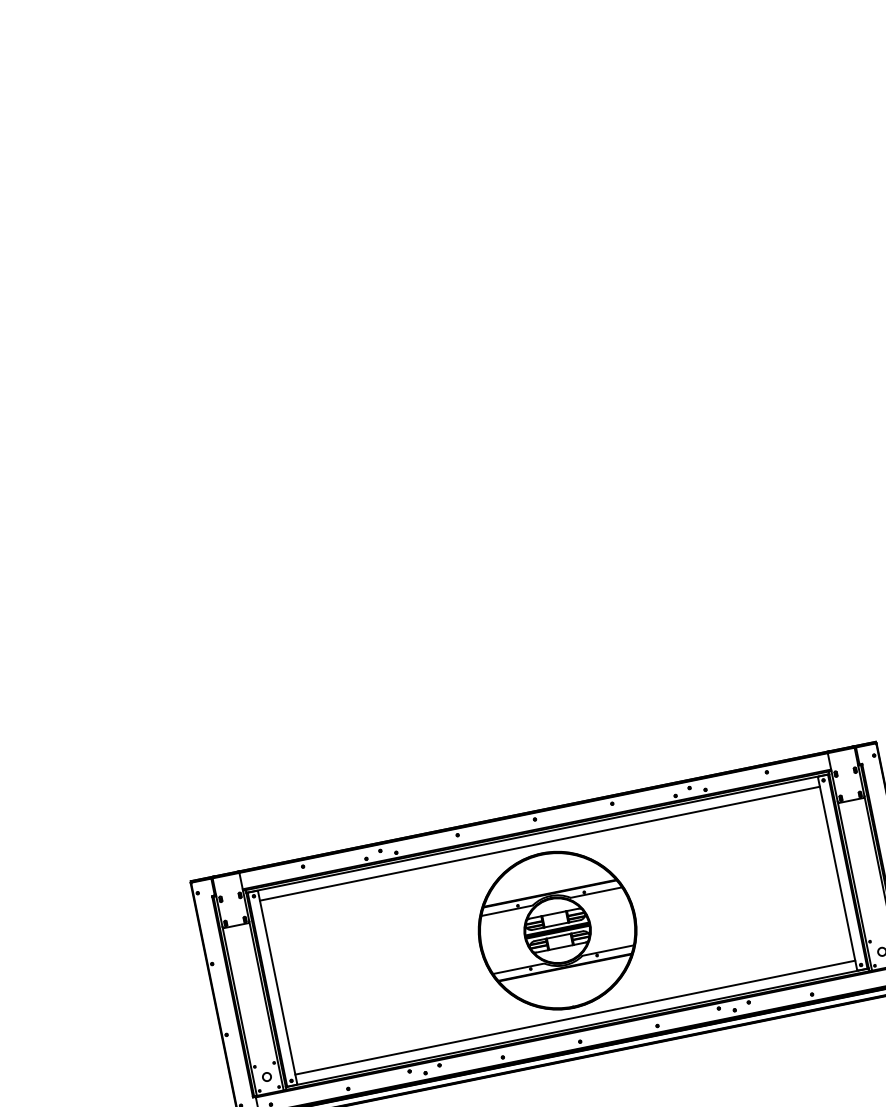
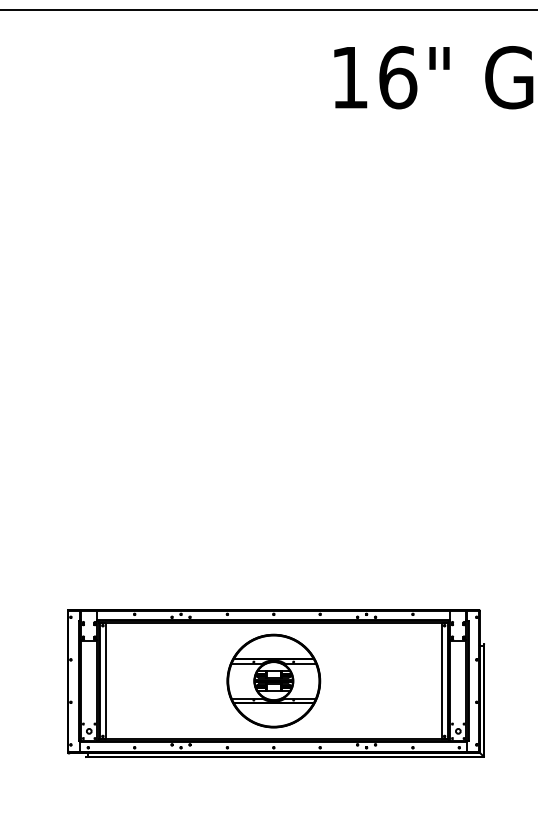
line: (539, 843) -> (273, 628), removed
line: (574, 1018) -> (273, 733), removed

